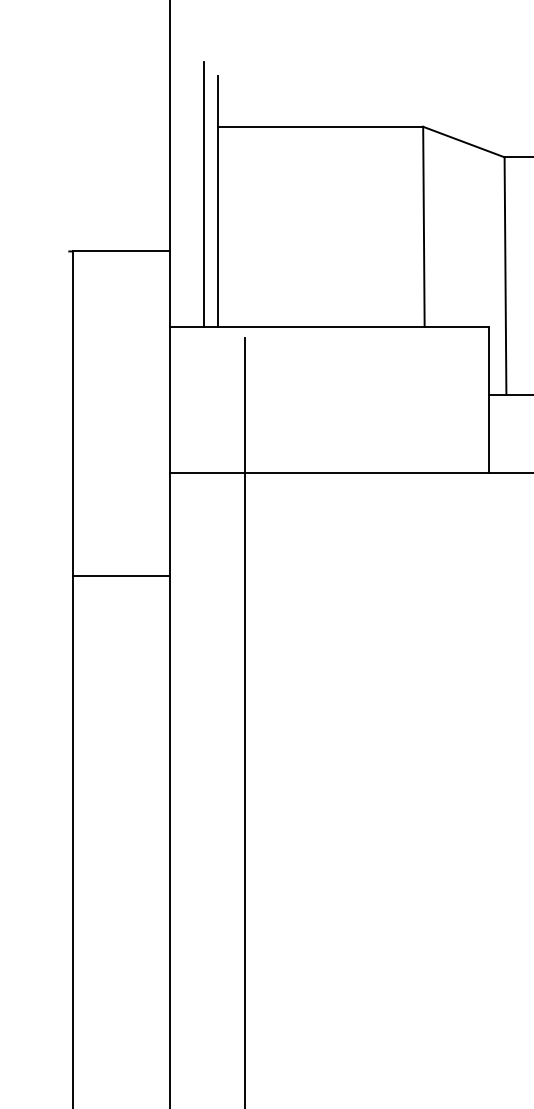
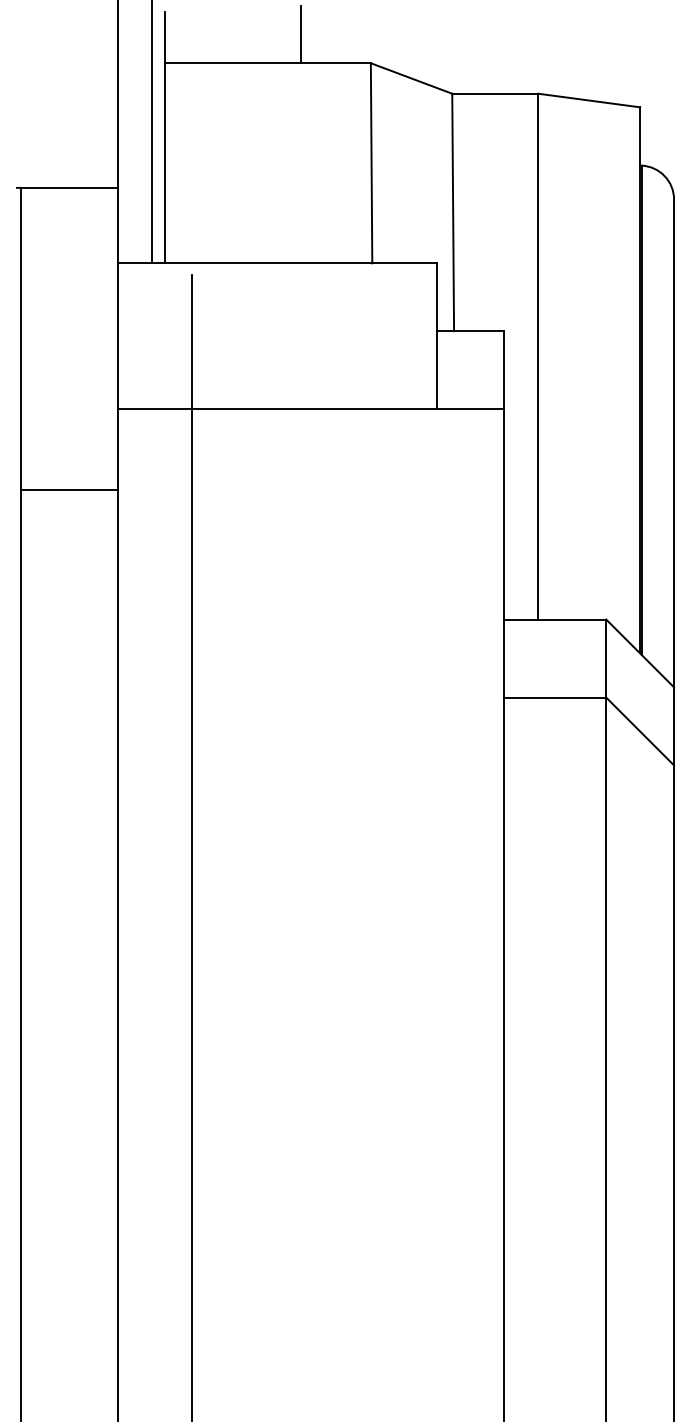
line: (352, 98) -> (300, 34), added
line: (121, 576) -> (69, 490), moved

